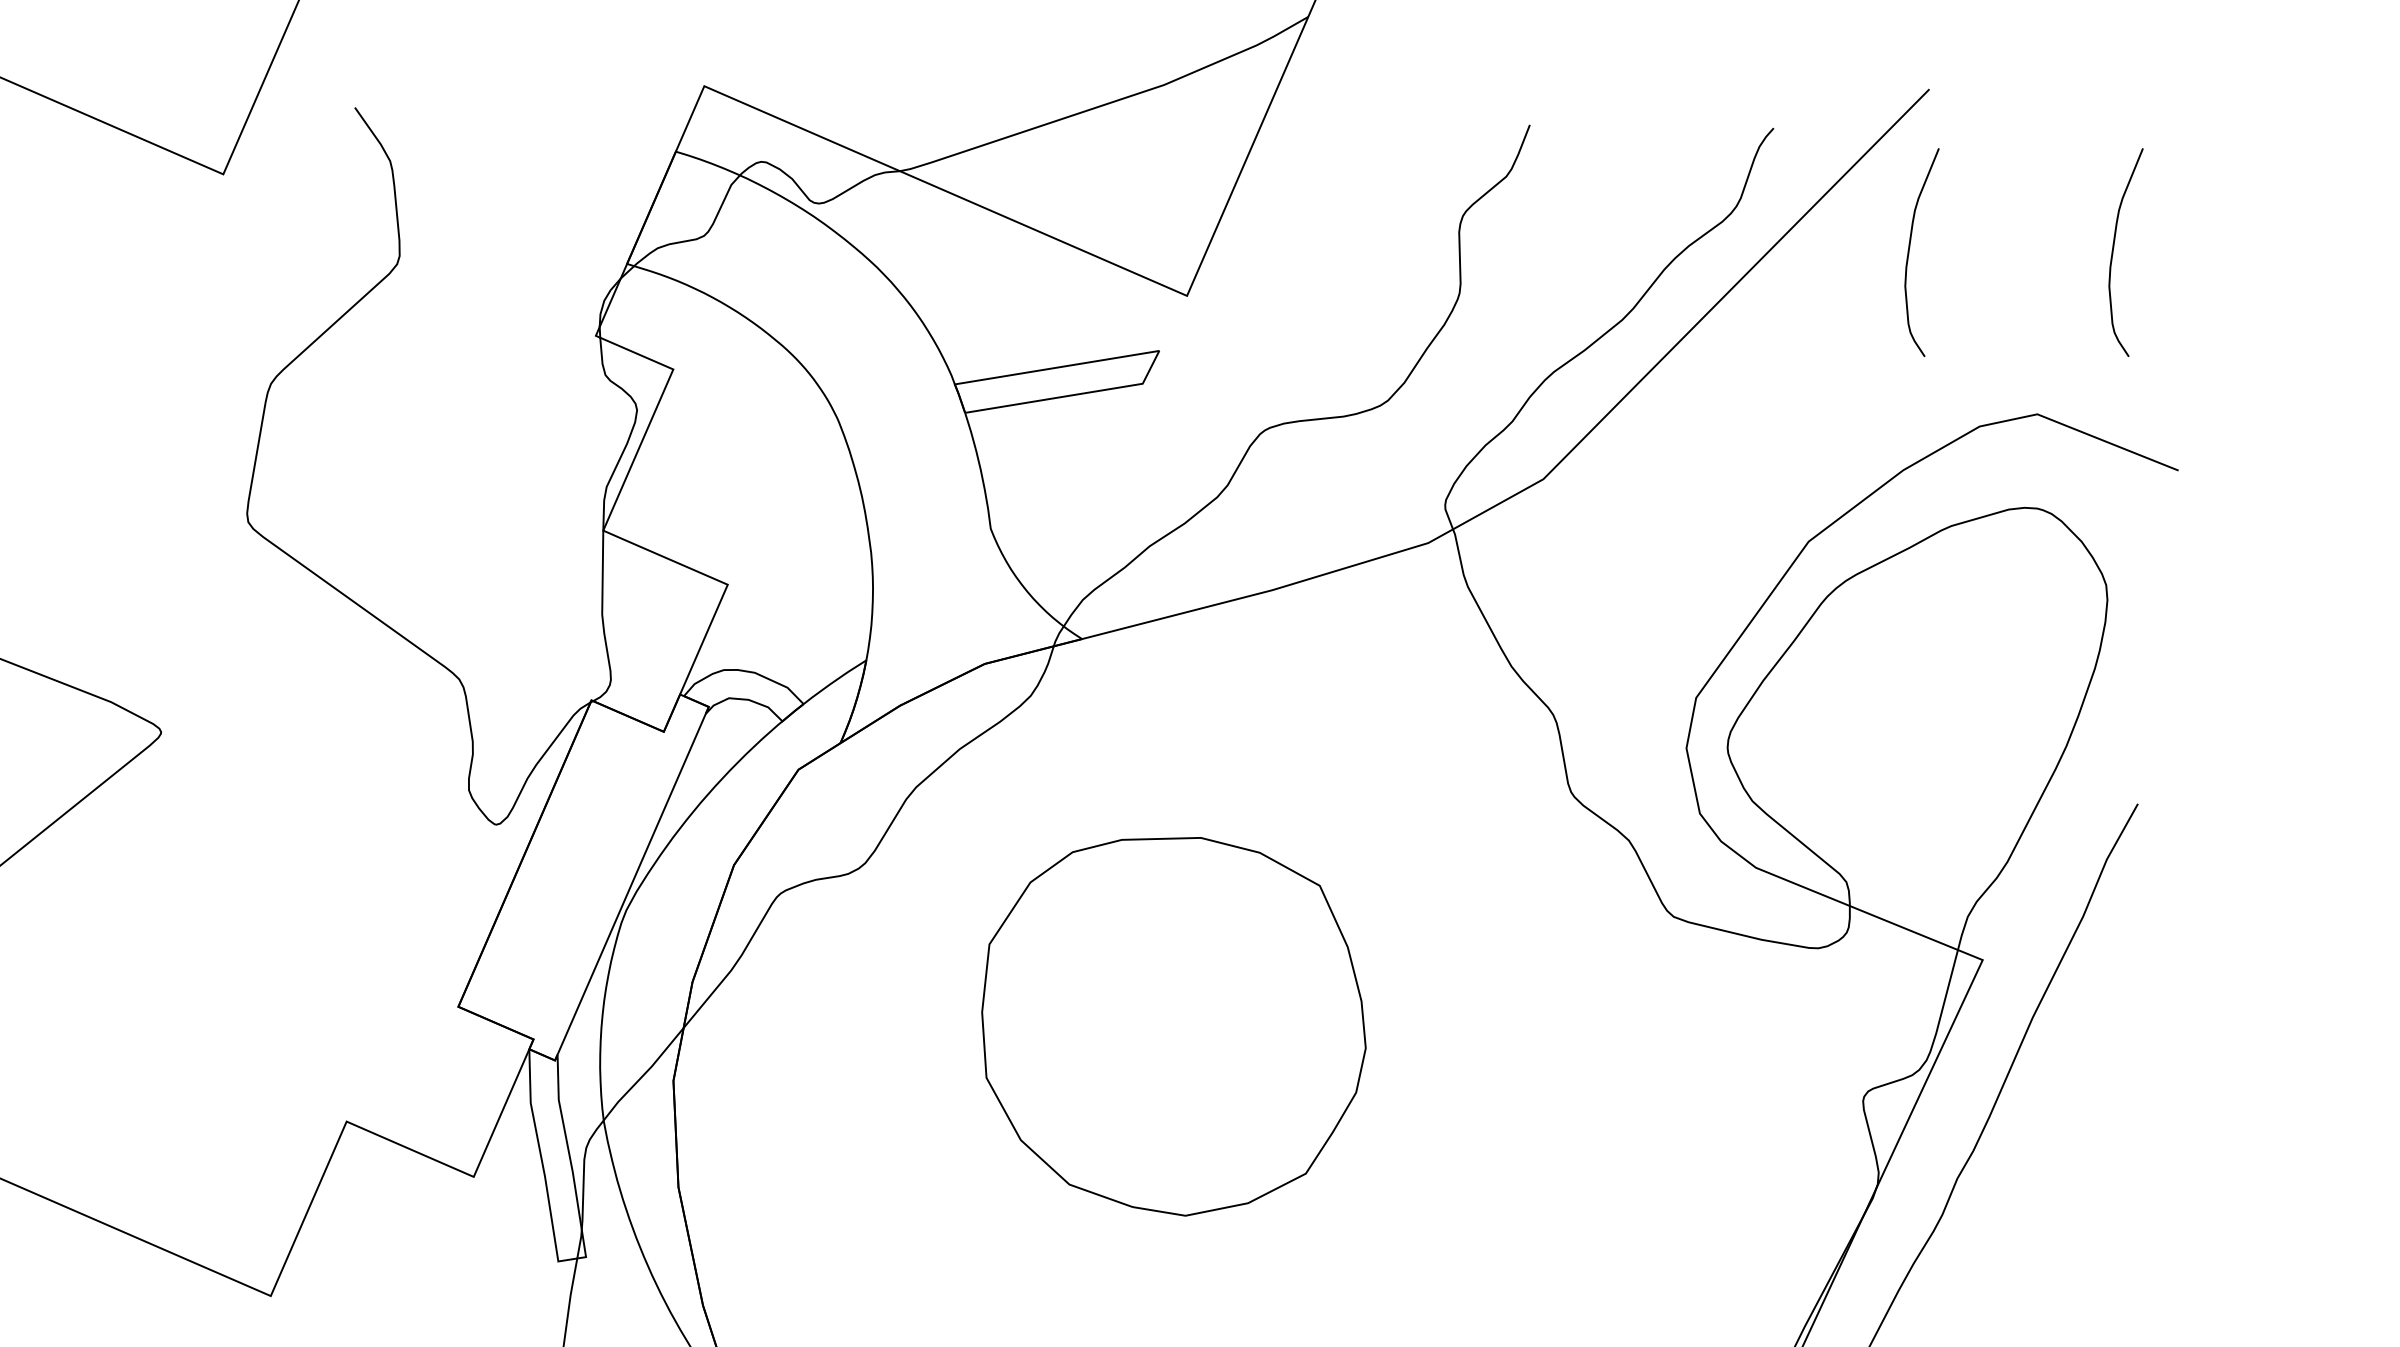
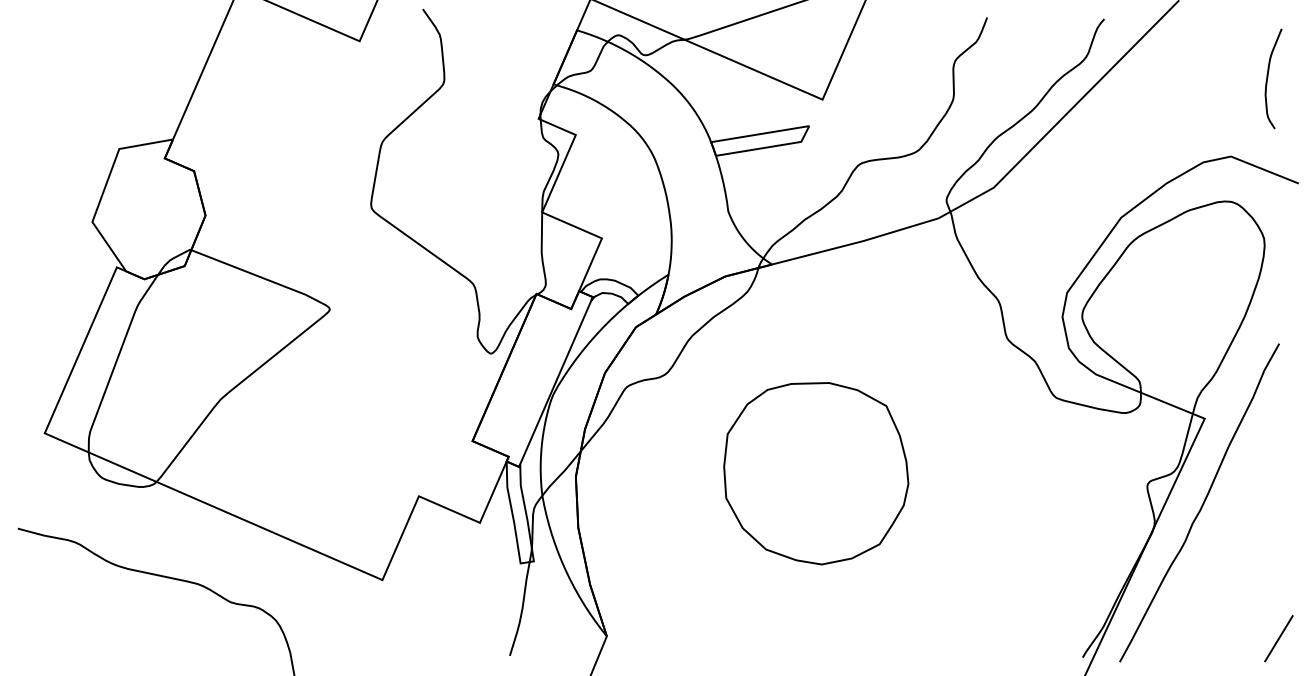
curve: (1911, 251) -> (1170, 78), removed
part: (1174, 1026) -> (816, 473), moved

